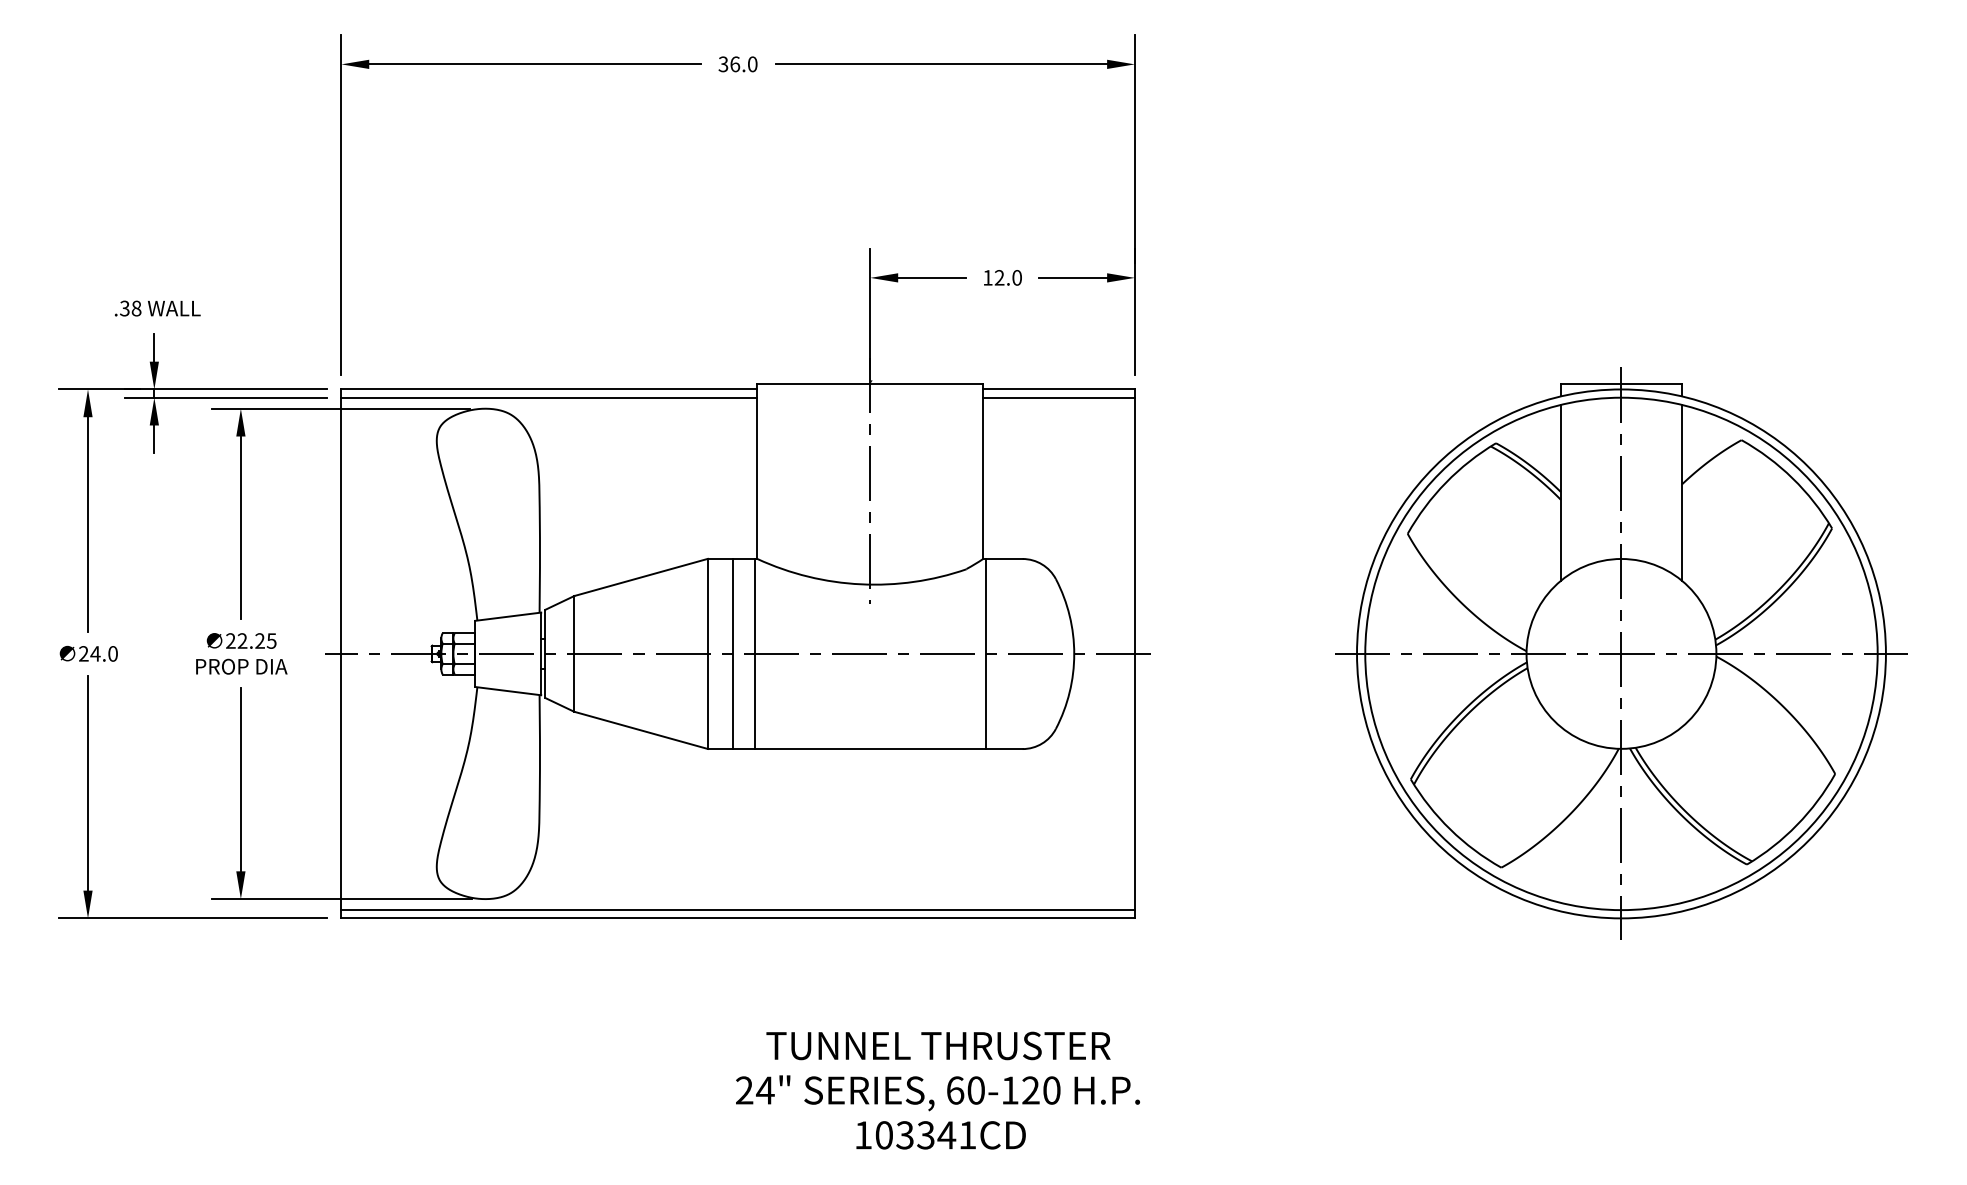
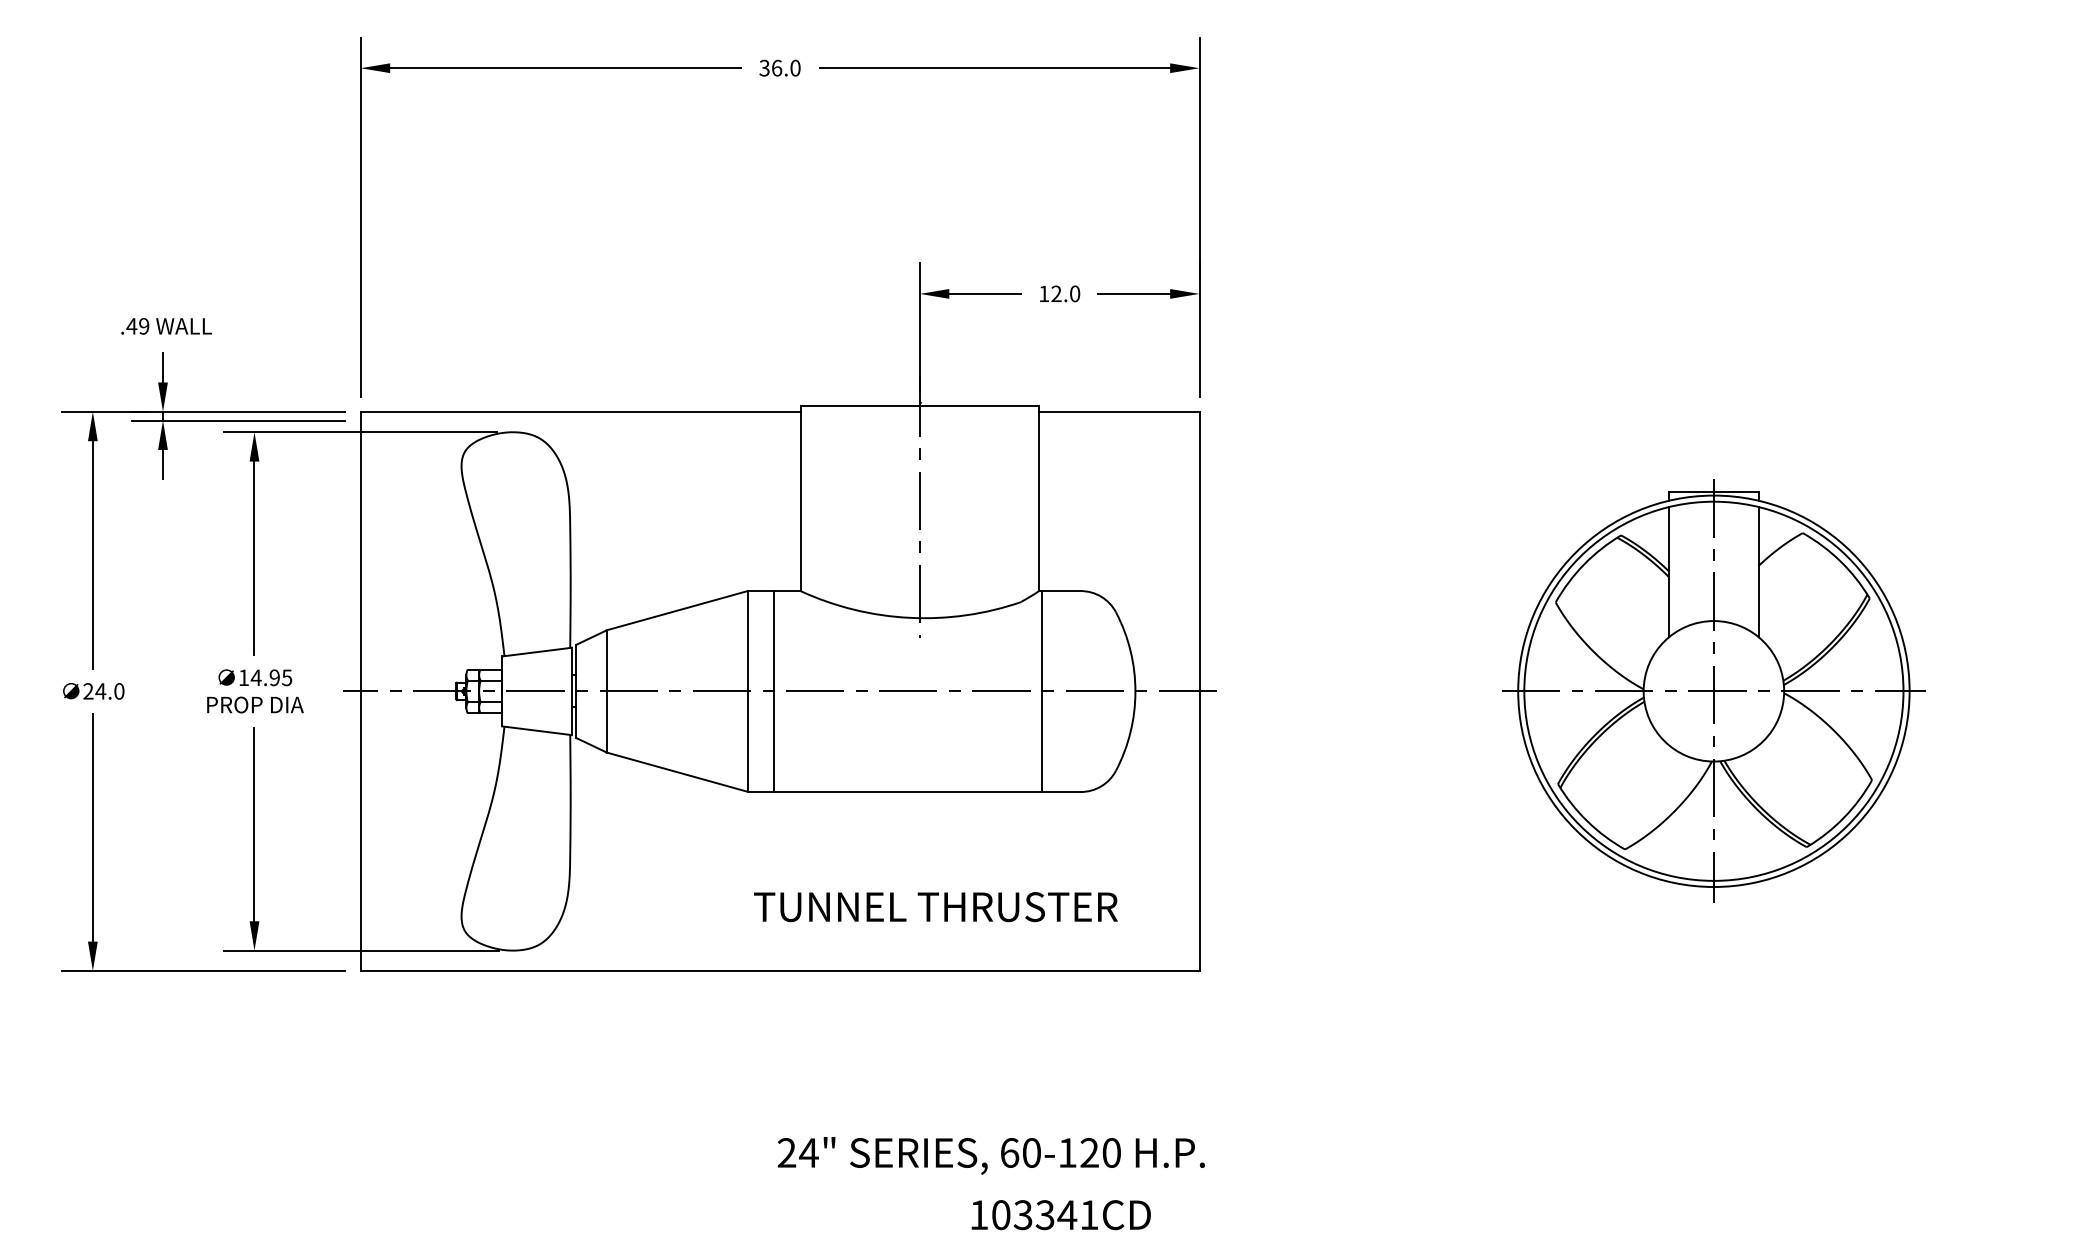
text: (130, 308) -> (137, 326), .38 -> .49
line: (549, 397) -> (580, 420), removed
line: (1058, 397) -> (1118, 420), removed
text: (245, 640) -> (259, 677), 22.25 -> 14.95
line: (754, 653) -> (797, 690), removed
part: (1621, 653) -> (1713, 690), size x0.7
line: (737, 910) -> (779, 962), removed
text: (938, 1045) -> (935, 906), moved
text: (940, 1135) -> (1060, 1215), moved

